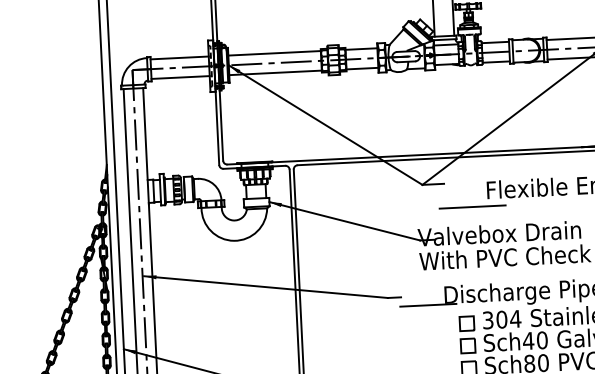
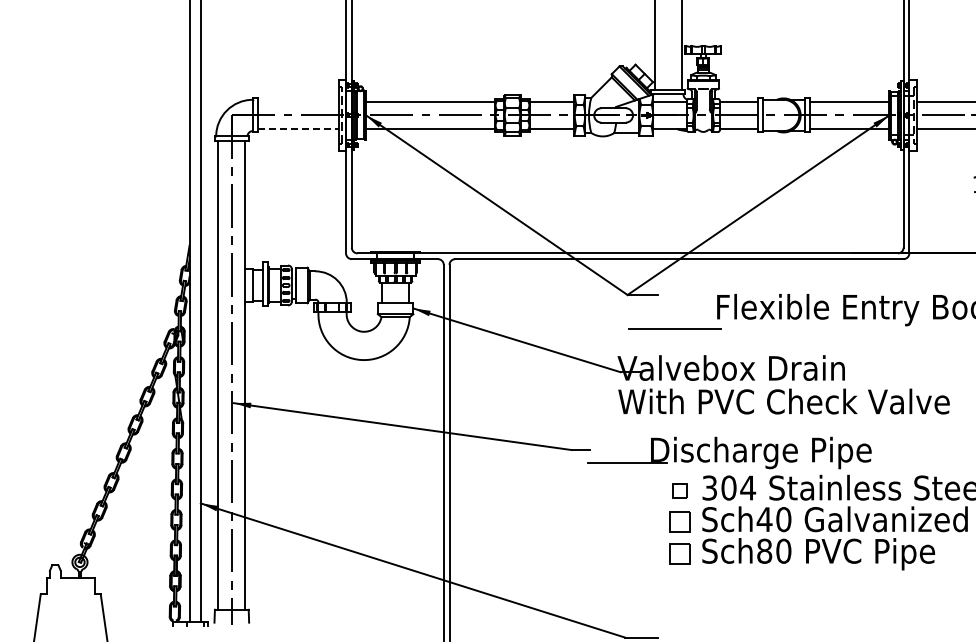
line: (179, 57) -> (297, 101), removed
line: (180, 77) -> (298, 129), solid -> dashed
line: (472, 206) -> (674, 328), moved
part: (466, 323) -> (679, 490), size x0.7

